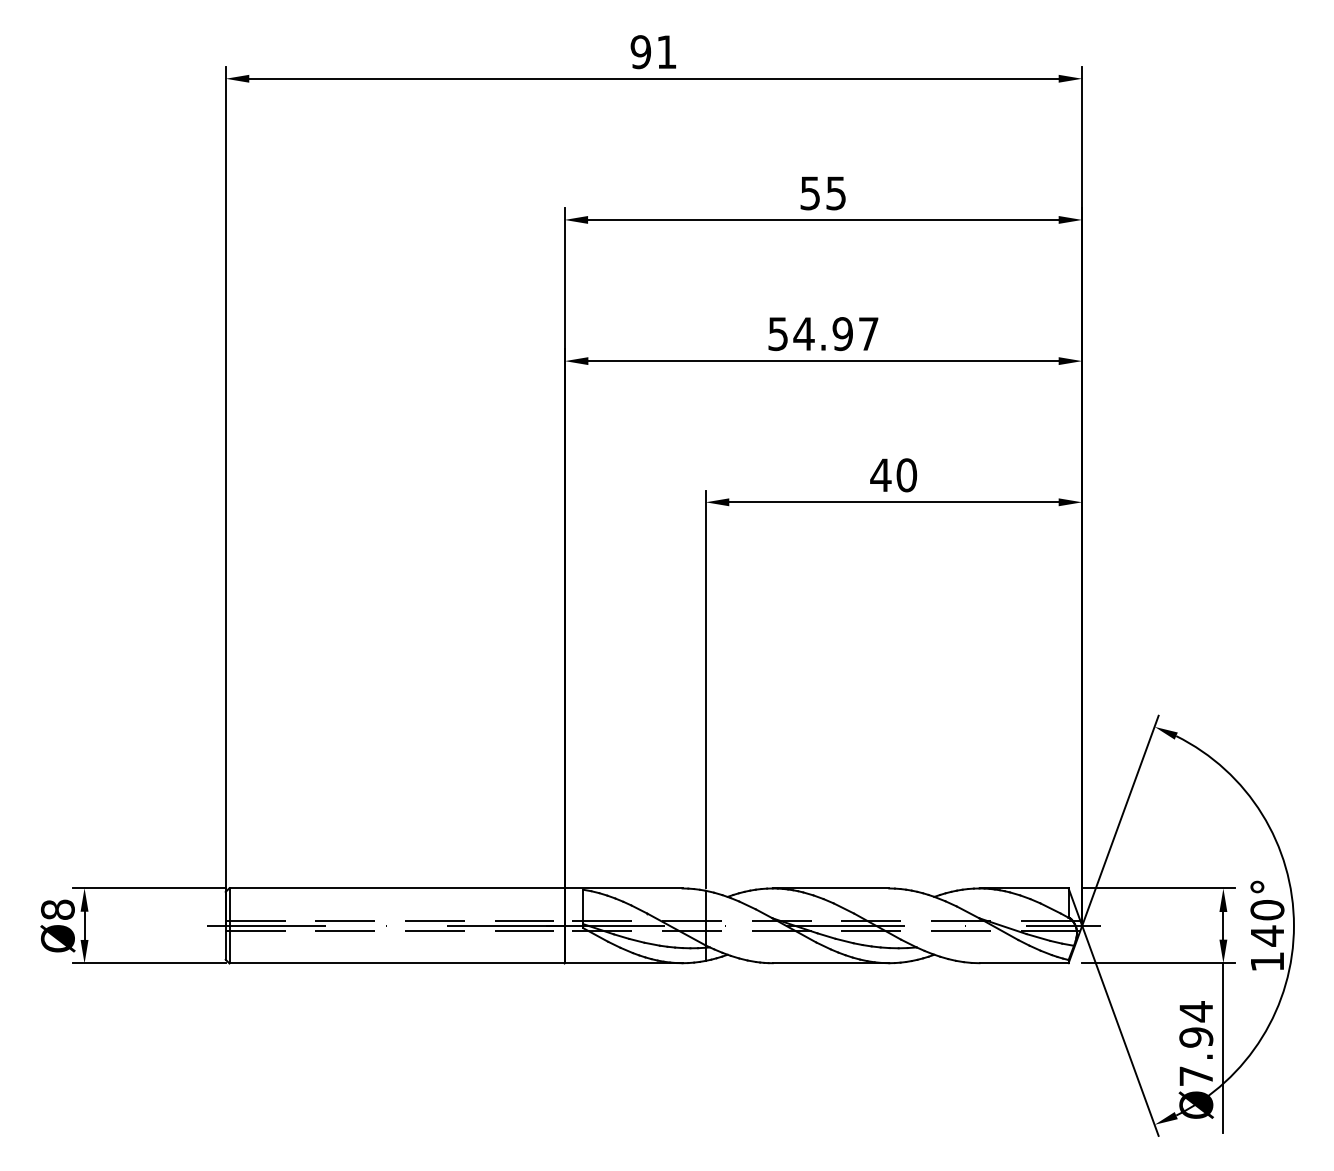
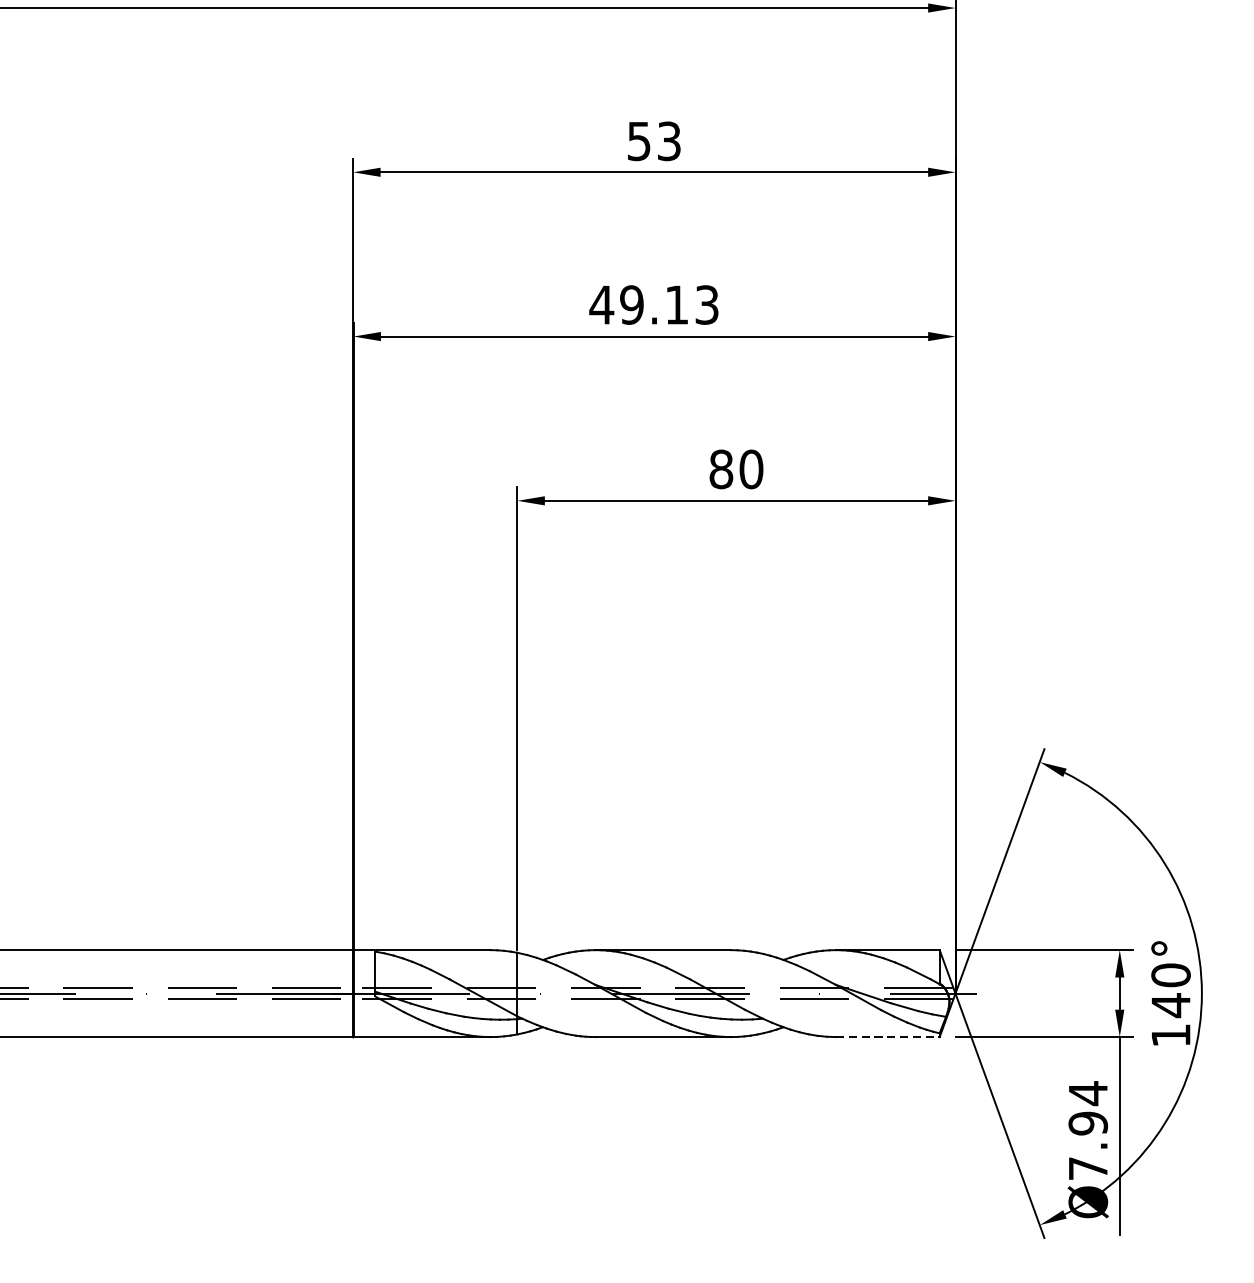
text: (836, 192) -> (669, 140), 55 -> 53
text: (822, 334) -> (653, 305), 54.97 -> 49.13
text: (880, 475) -> (720, 469), 40 -> 80
line: (1024, 963) -> (888, 1037), solid -> dashed

